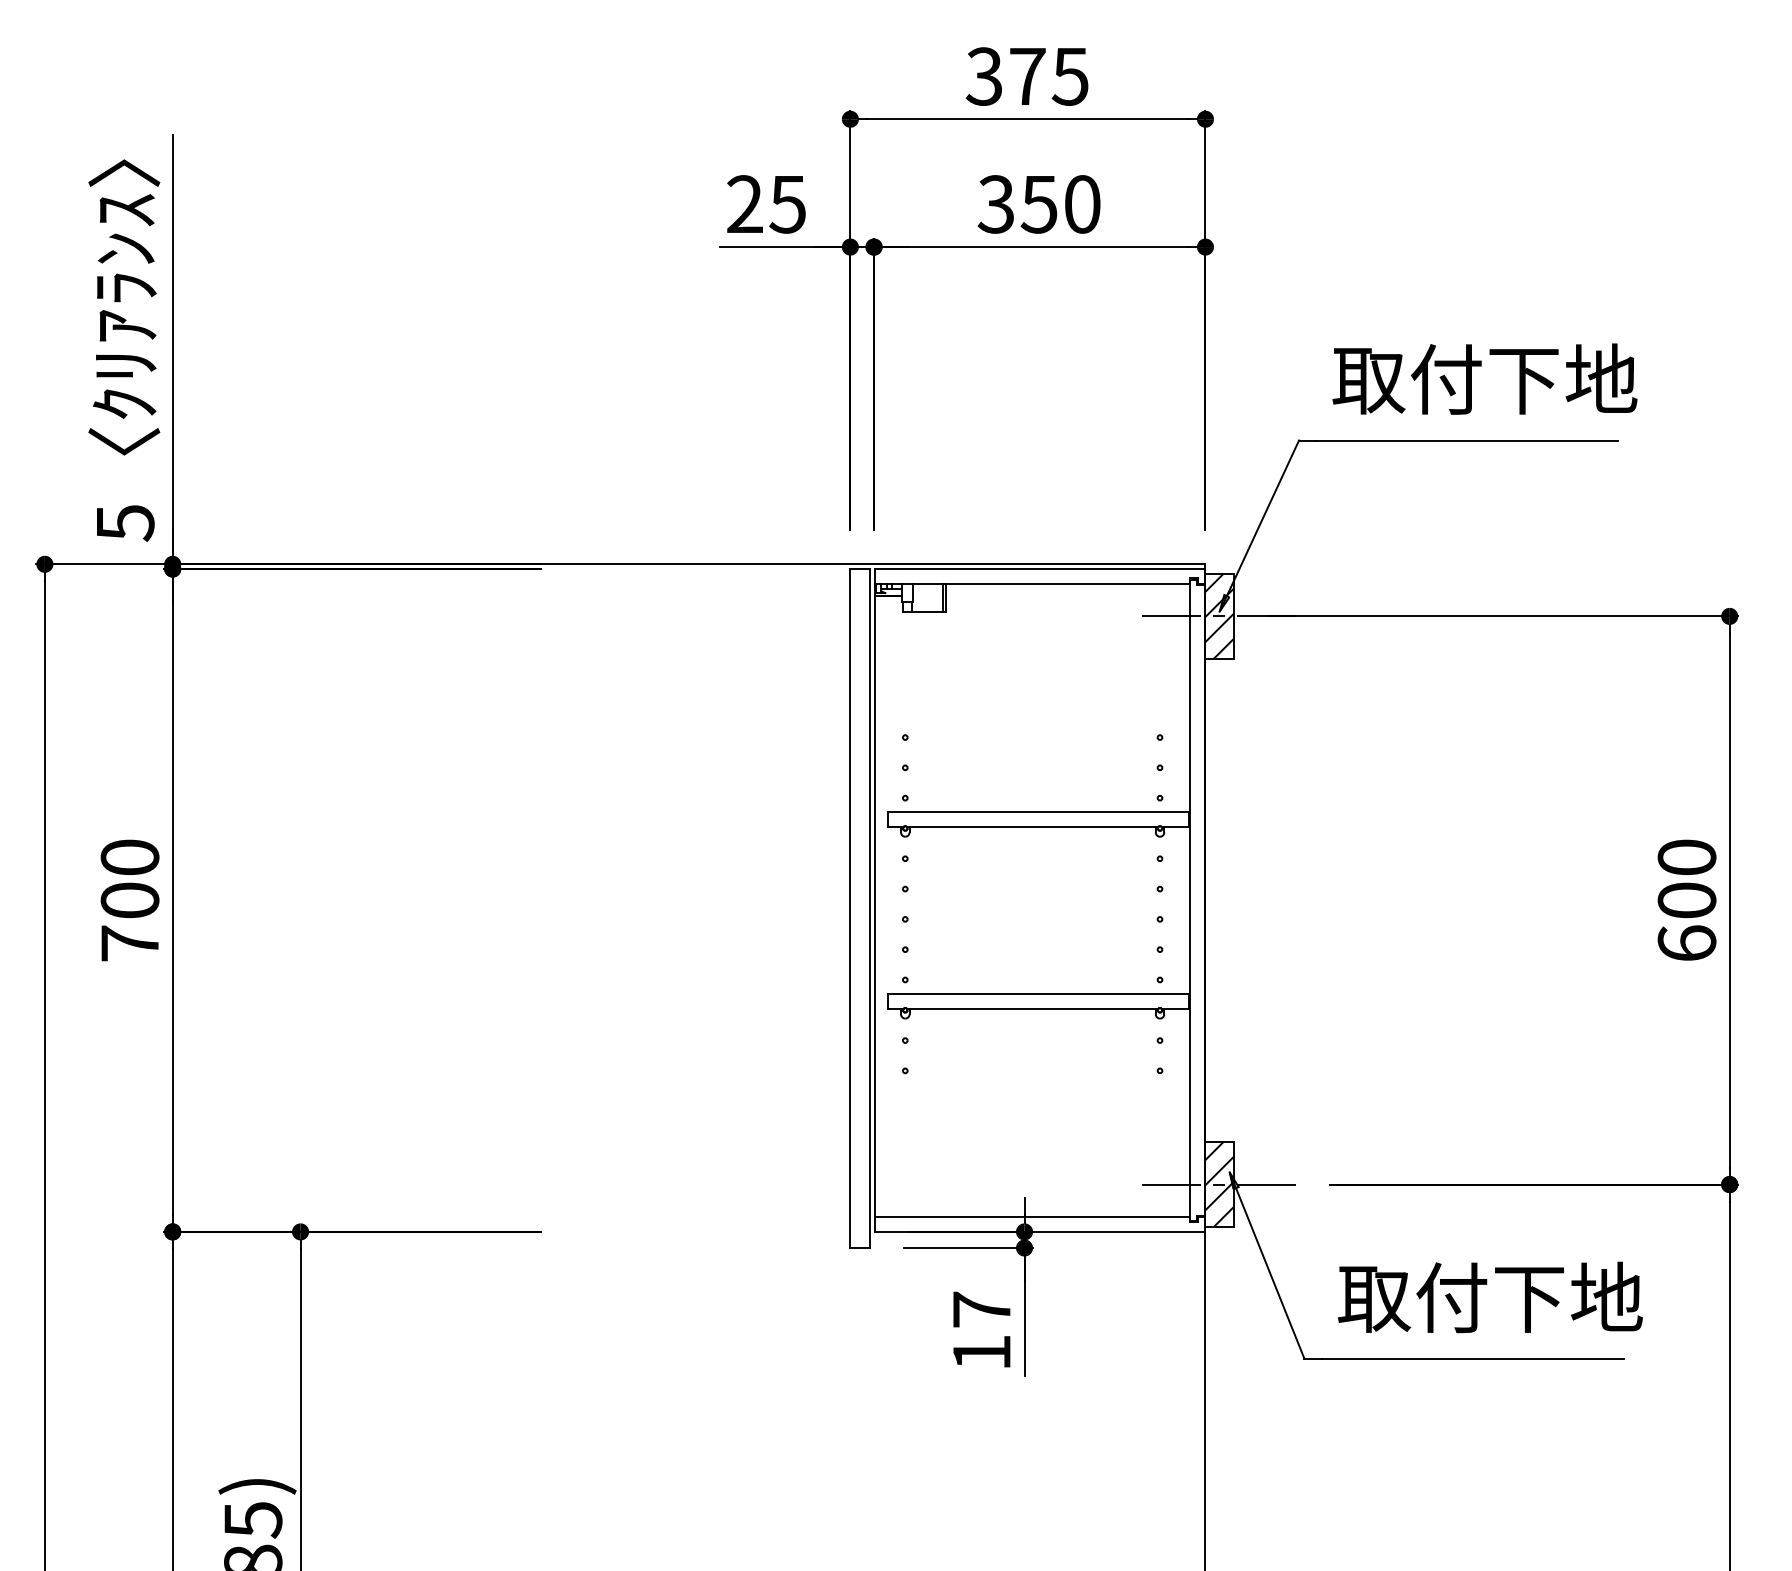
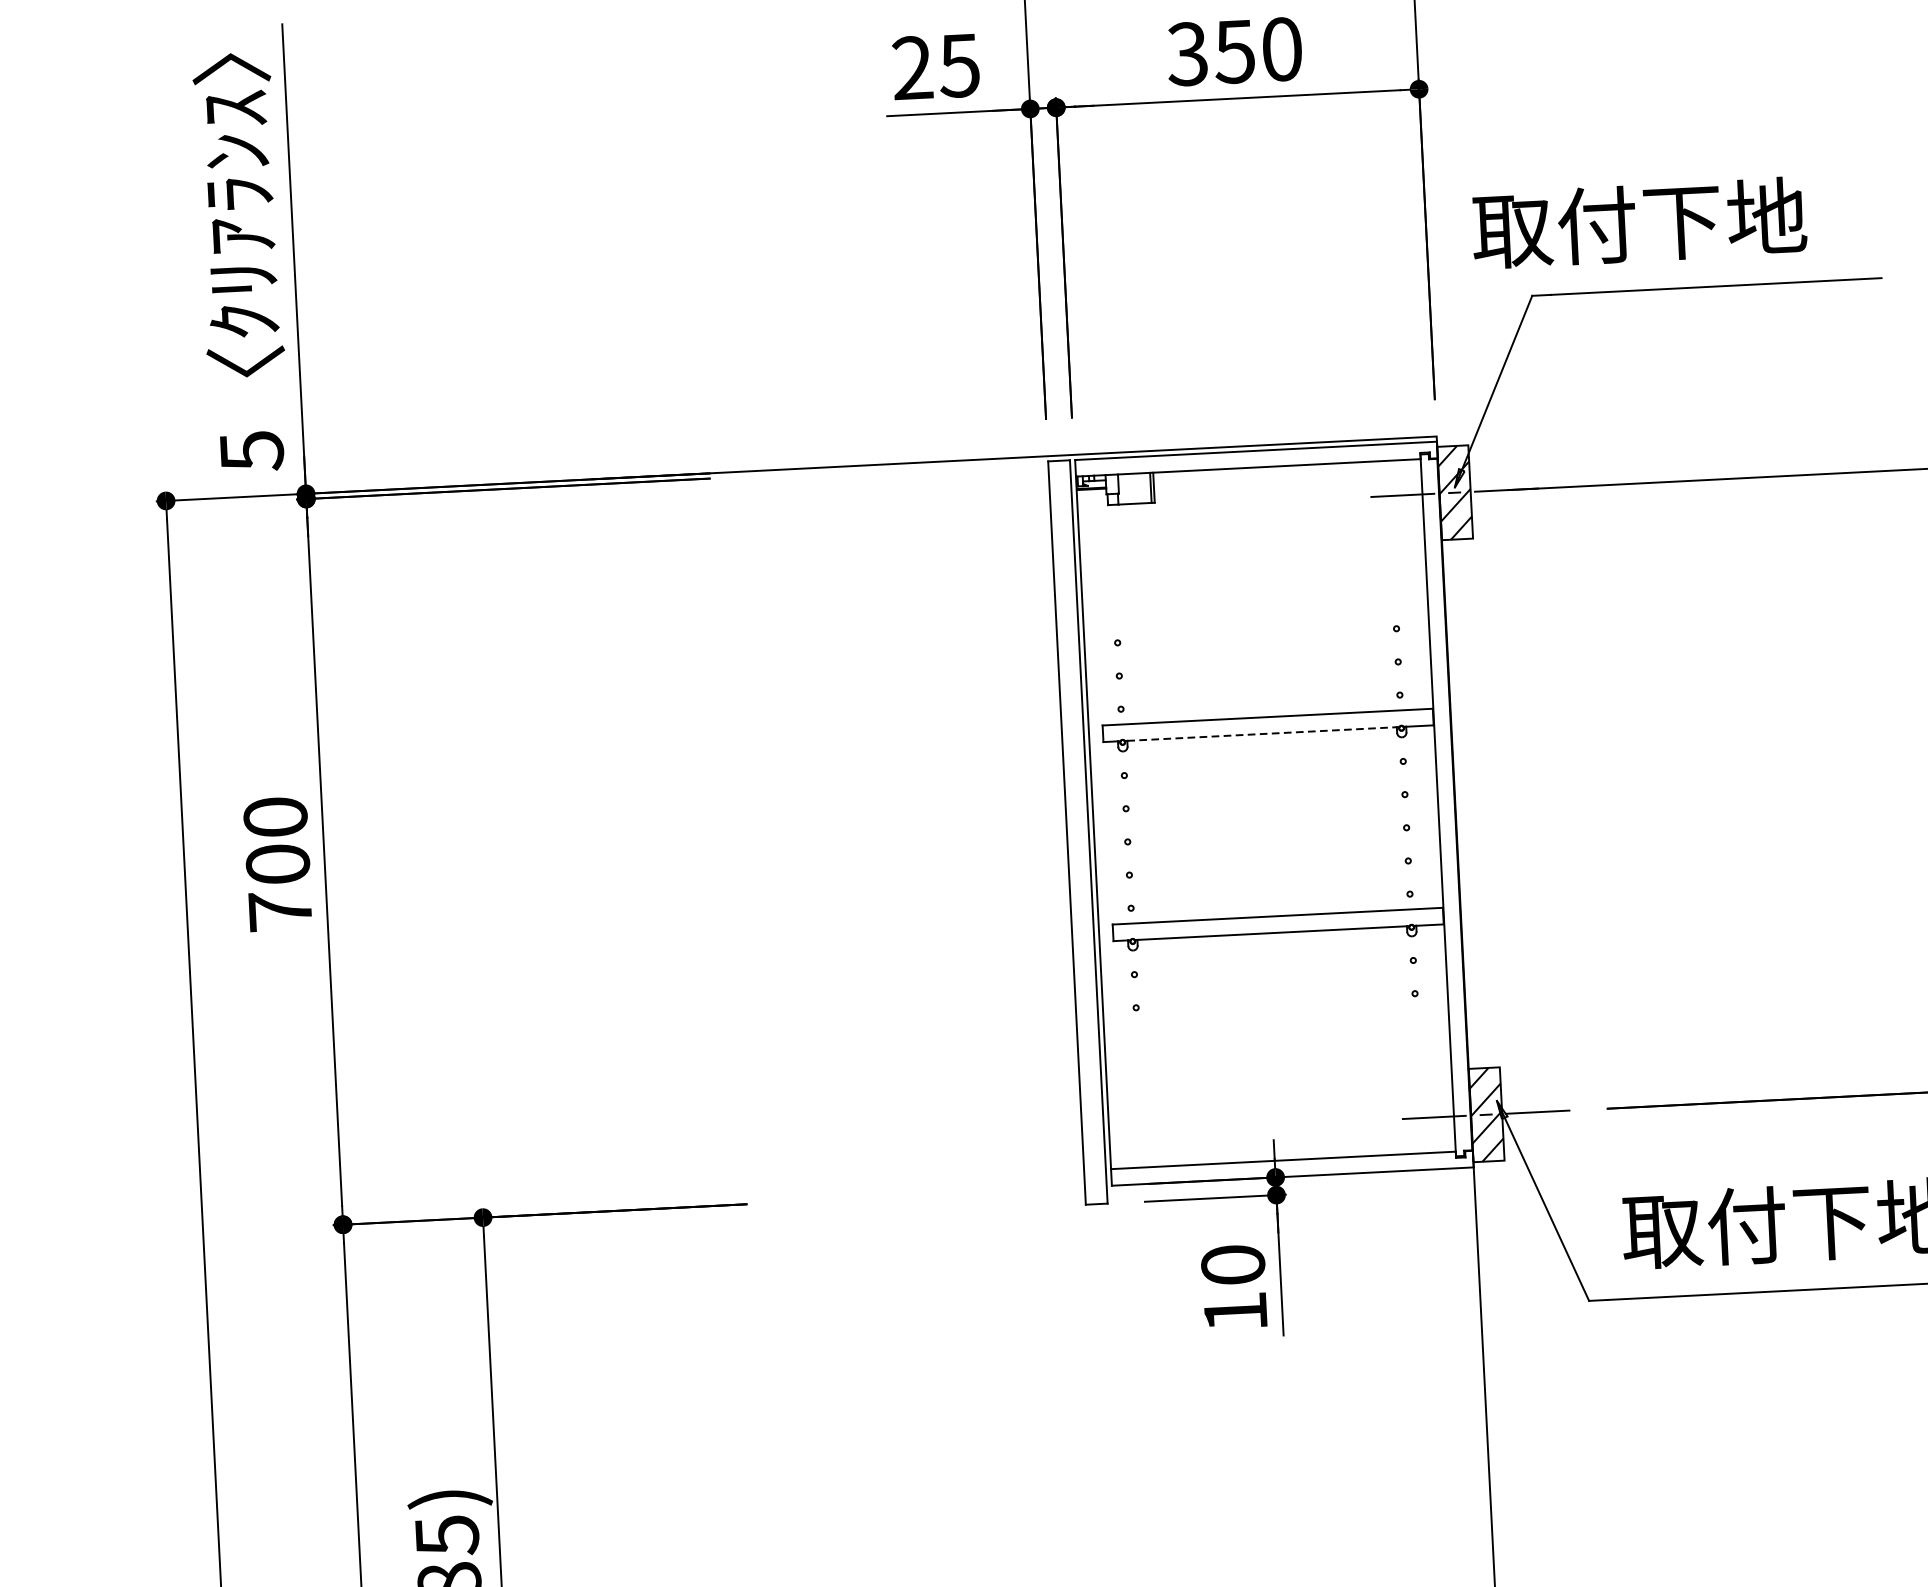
text: (1484, 378) -> (1638, 222), moved
line: (1033, 827) -> (1263, 734), solid -> dashed
text: (981, 1309) -> (1232, 1264), 17 -> 10

